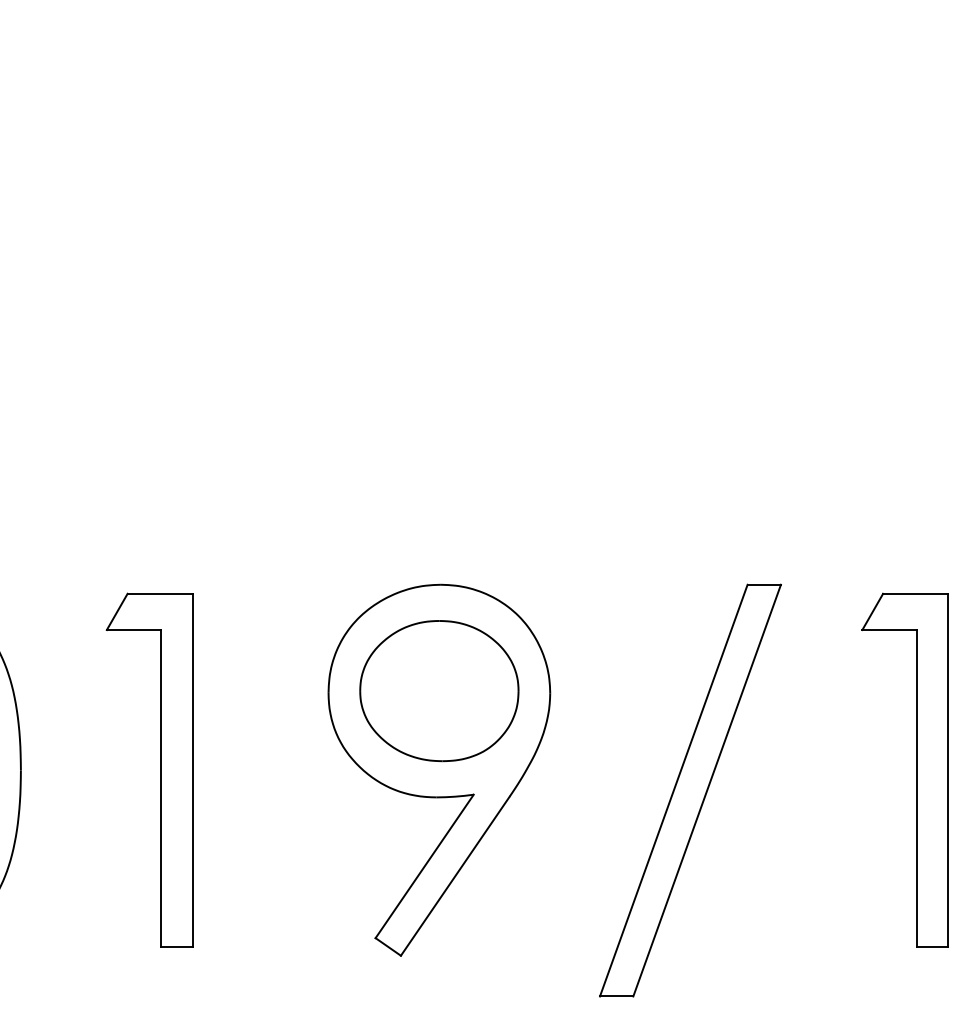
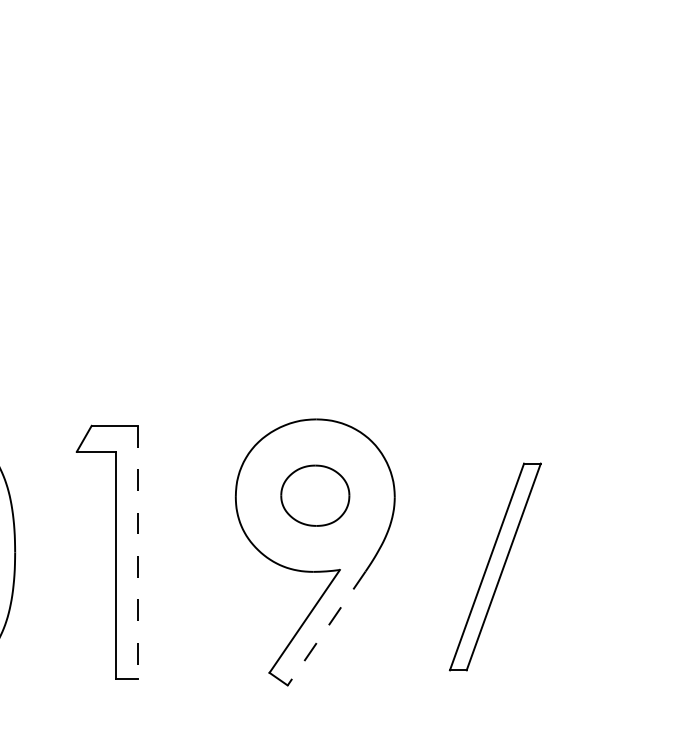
part: (439, 691) -> (315, 495), size x0.6
part: (916, 769) -> (657, 551), removed
line: (192, 770) -> (138, 552), solid -> dashed
part: (690, 790) -> (495, 566), size x0.7
line: (454, 876) -> (326, 628), solid -> dashed

